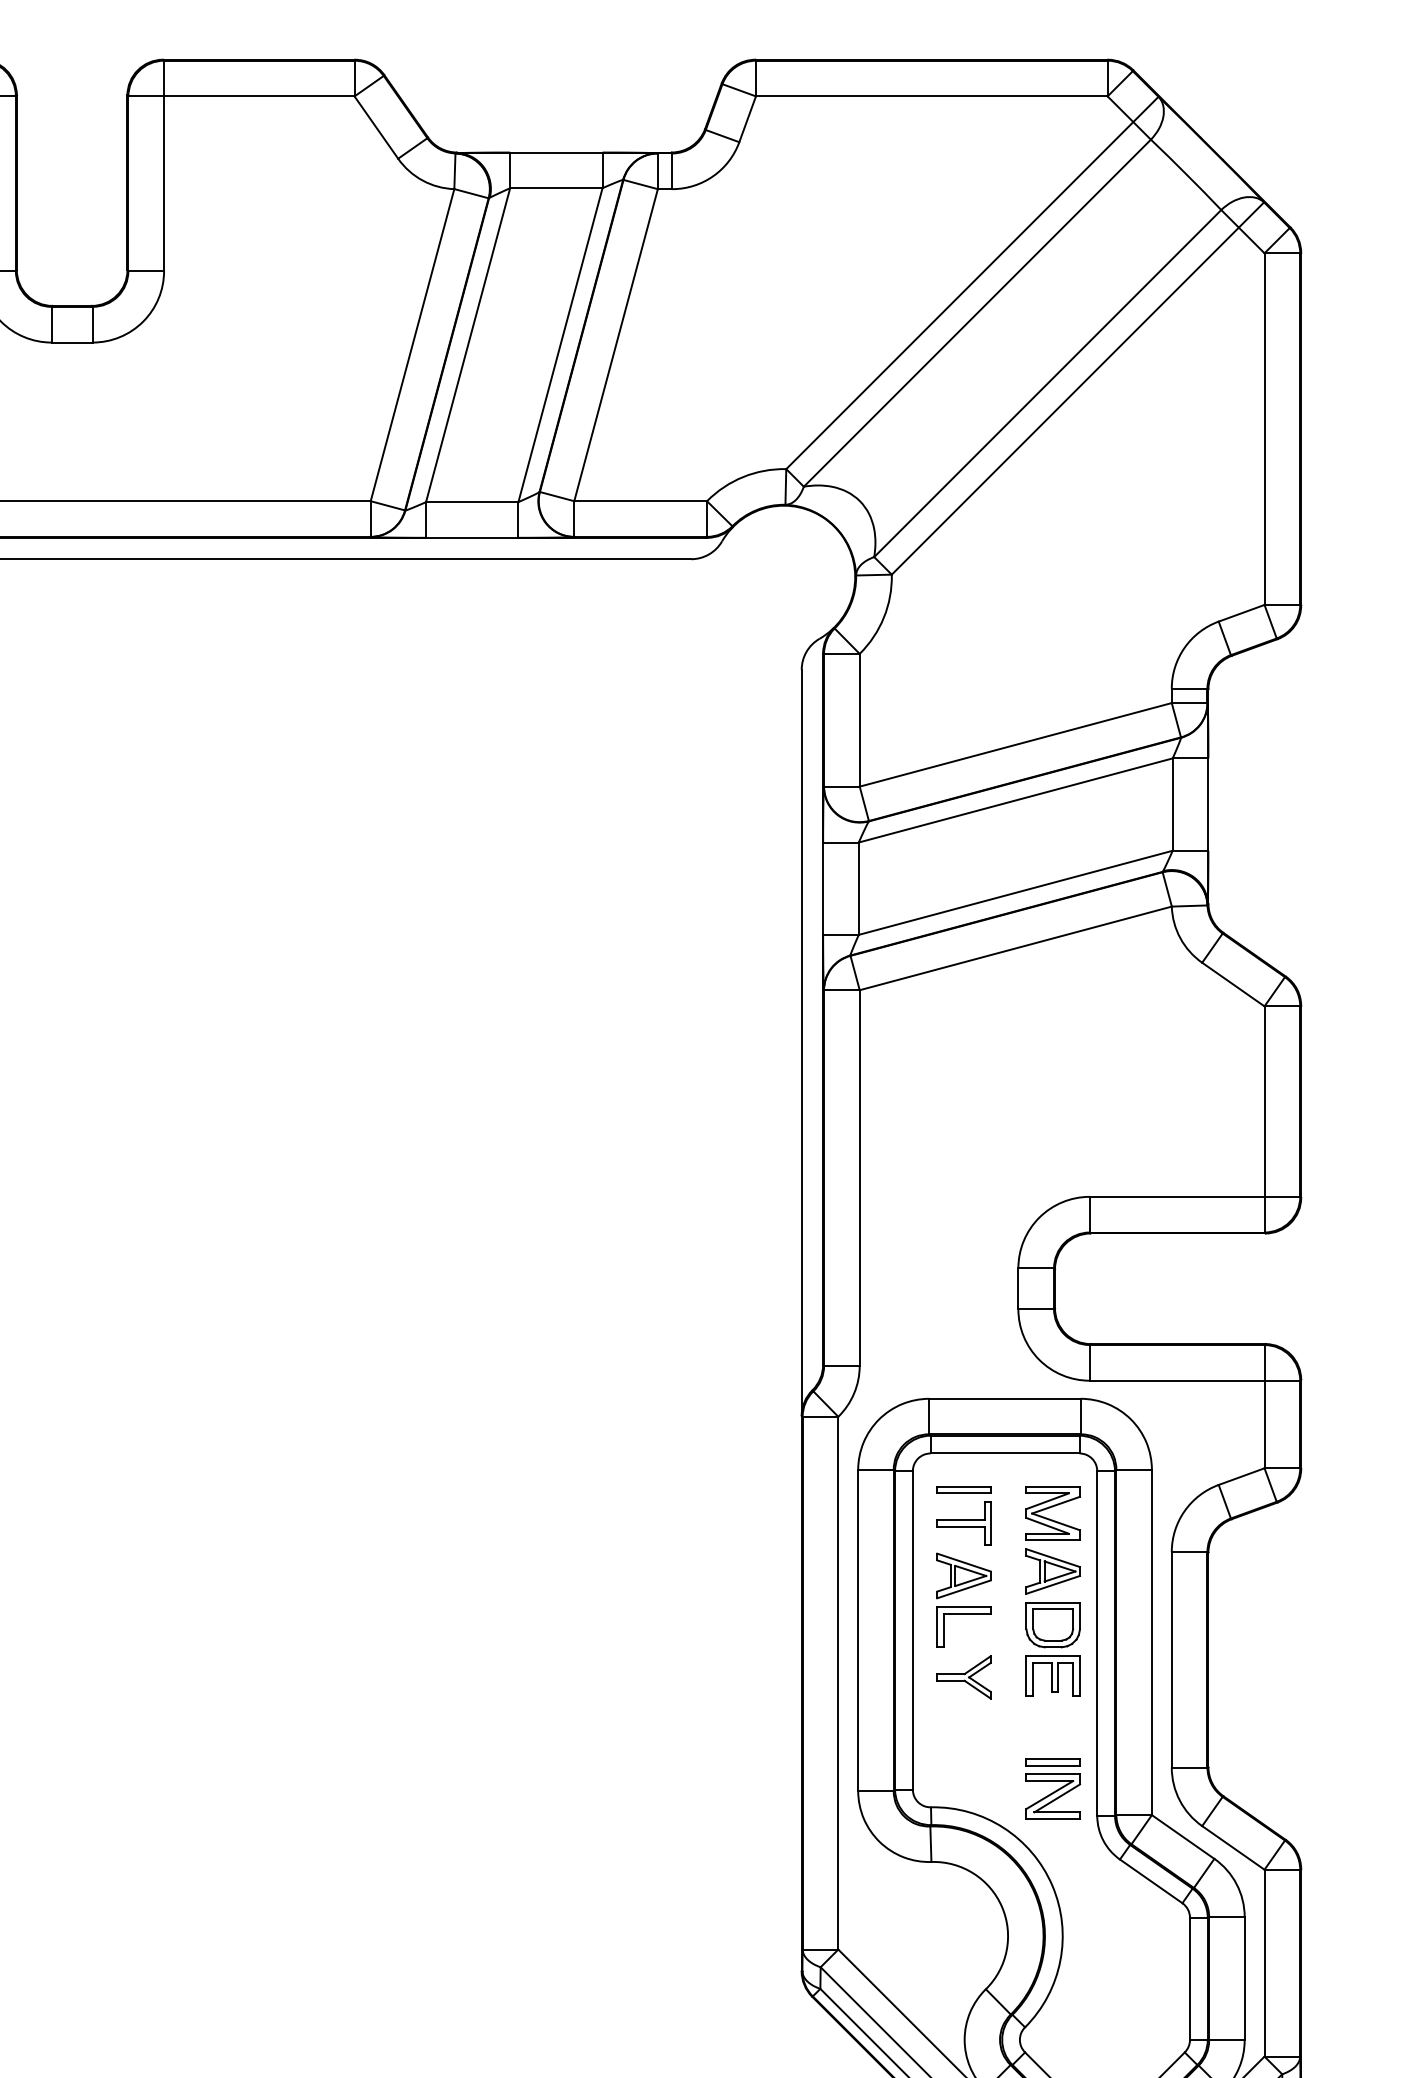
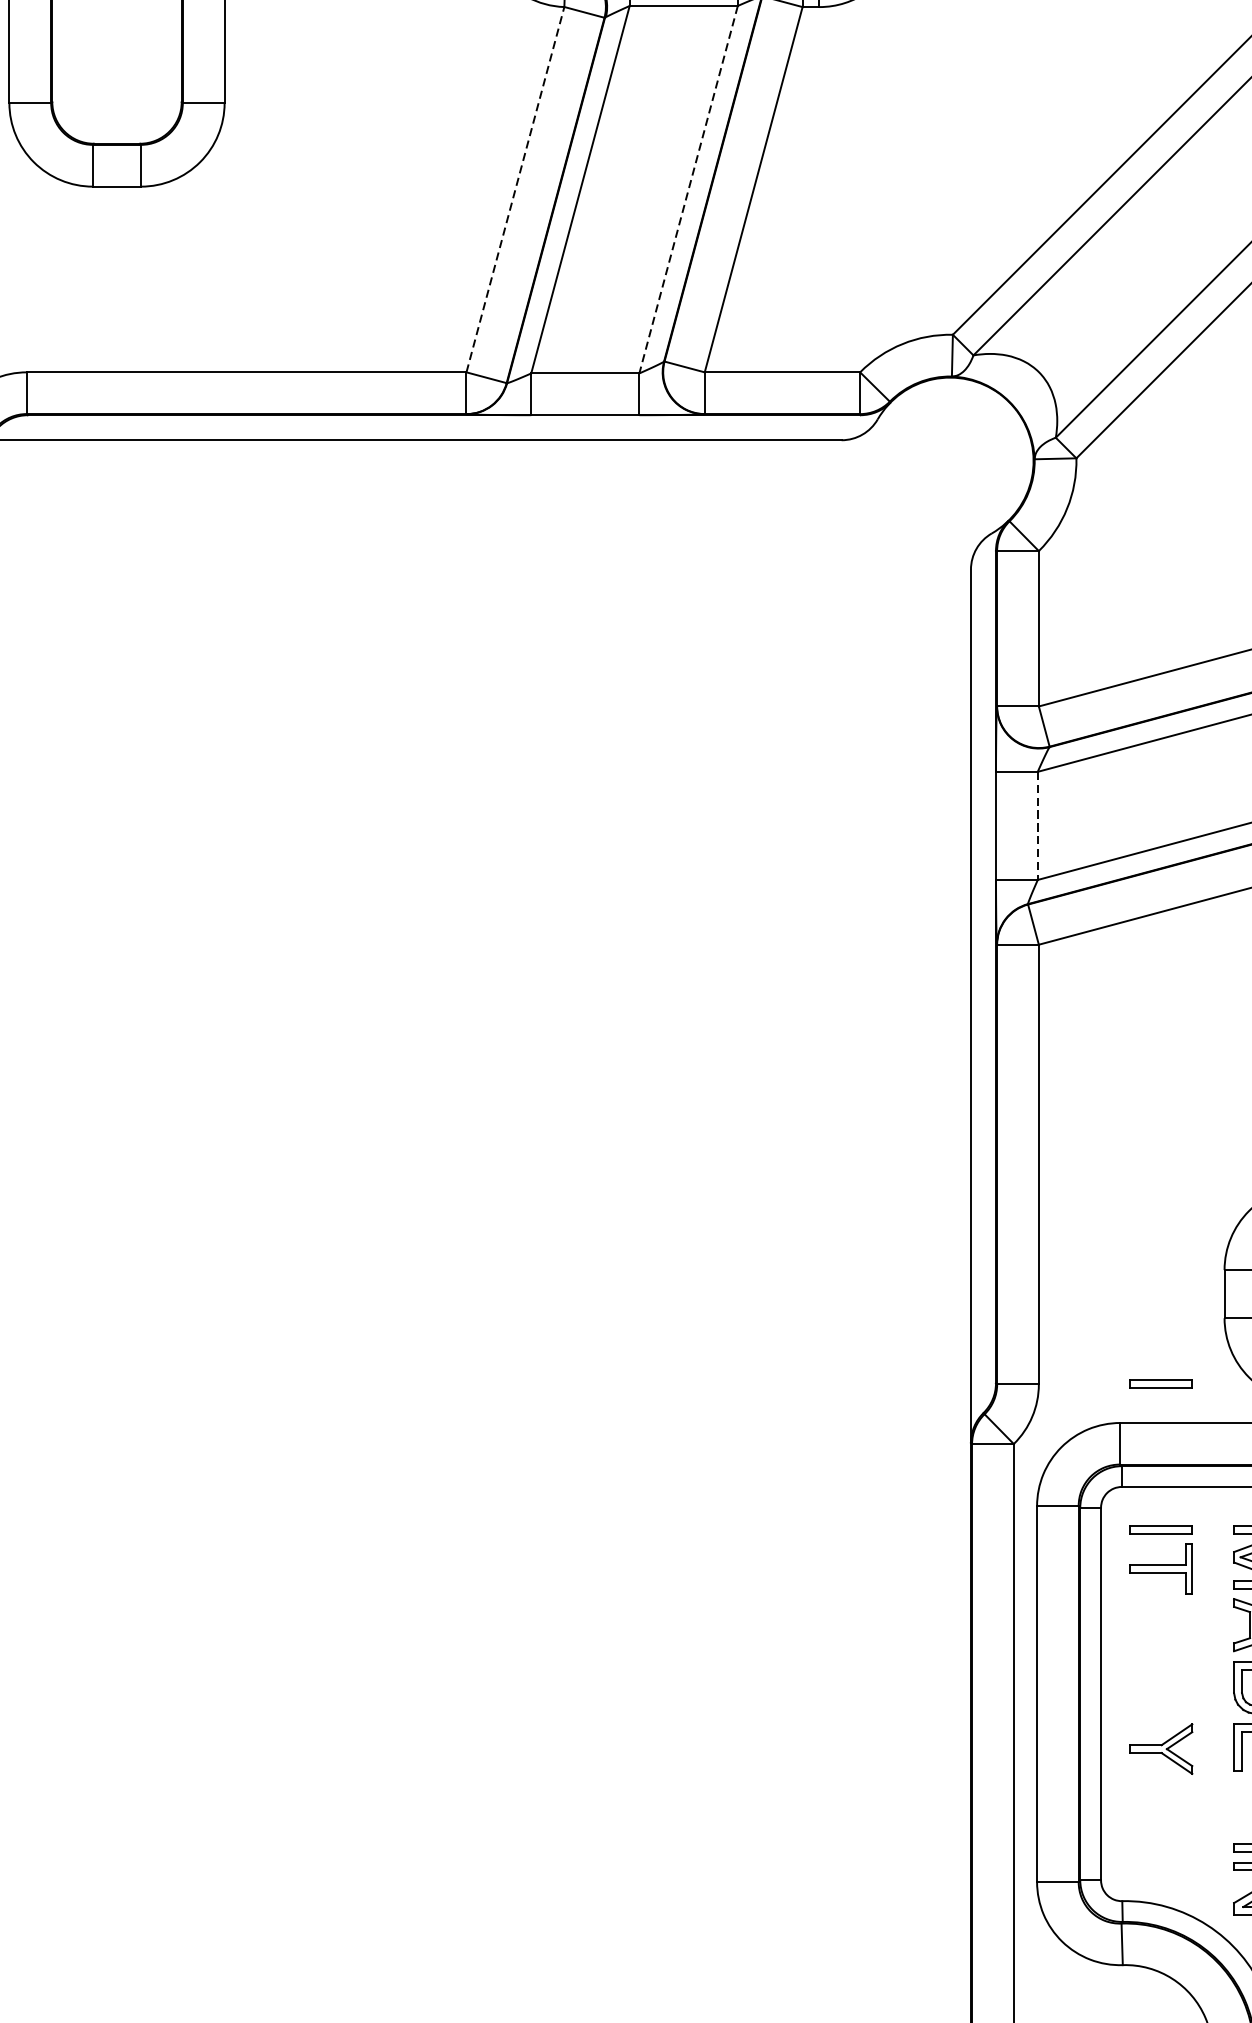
line: (412, 345) -> (515, 190), solid -> dashed
line: (560, 345) -> (688, 190), solid -> dashed
line: (858, 889) -> (1037, 826), solid -> dashed
part: (963, 1364) -> (1160, 1382), added
part: (963, 1606) -> (1160, 1666), removed

